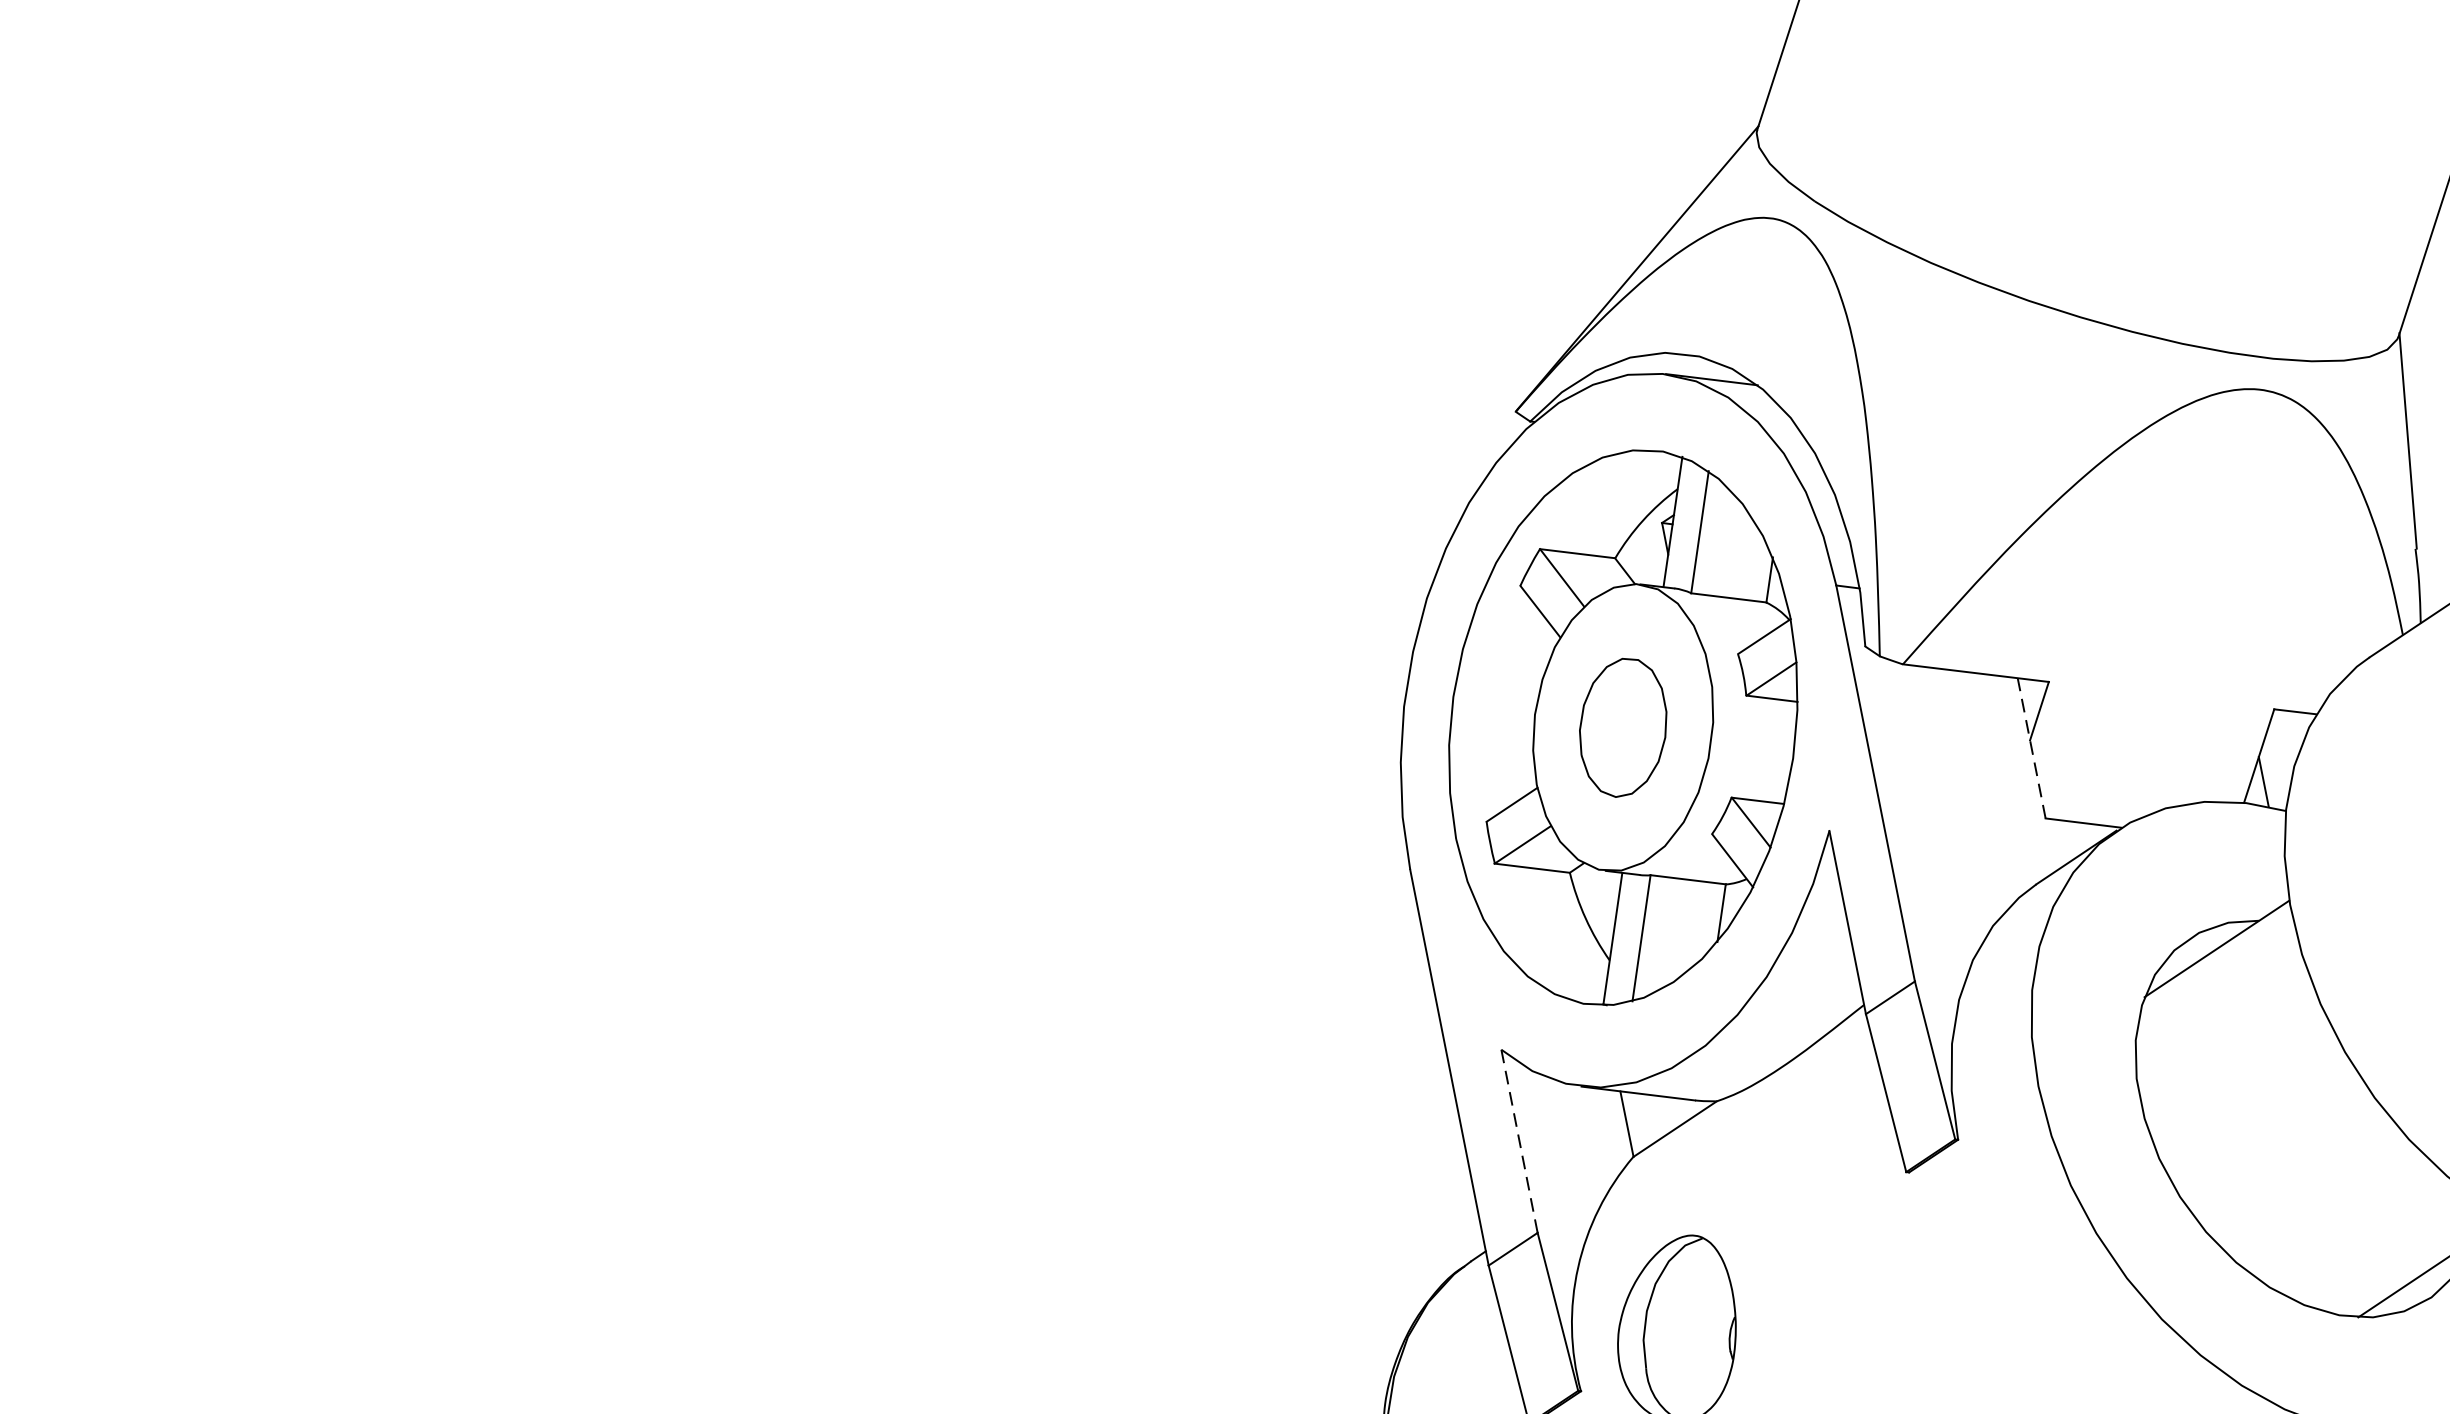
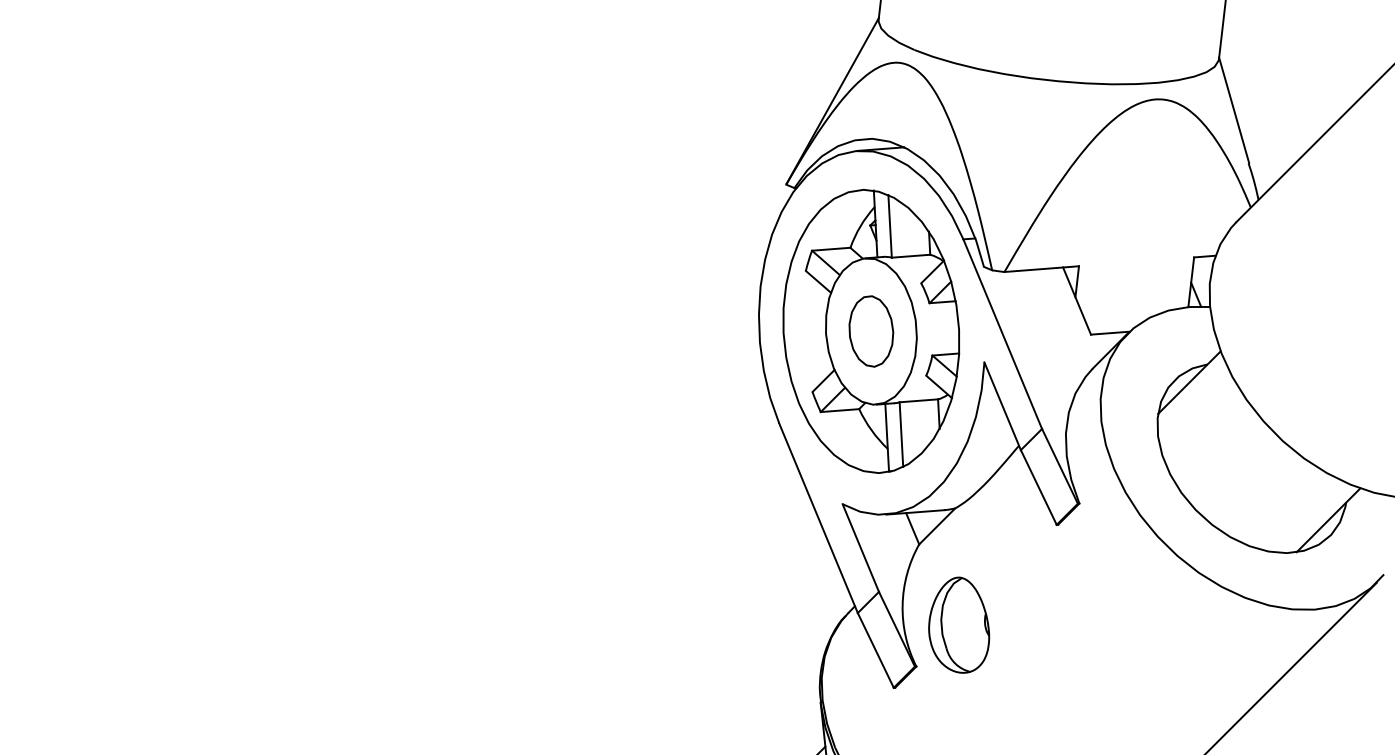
line: (2030, 747) -> (1076, 300), dashed -> solid
line: (1519, 1140) -> (860, 547), dashed -> solid

